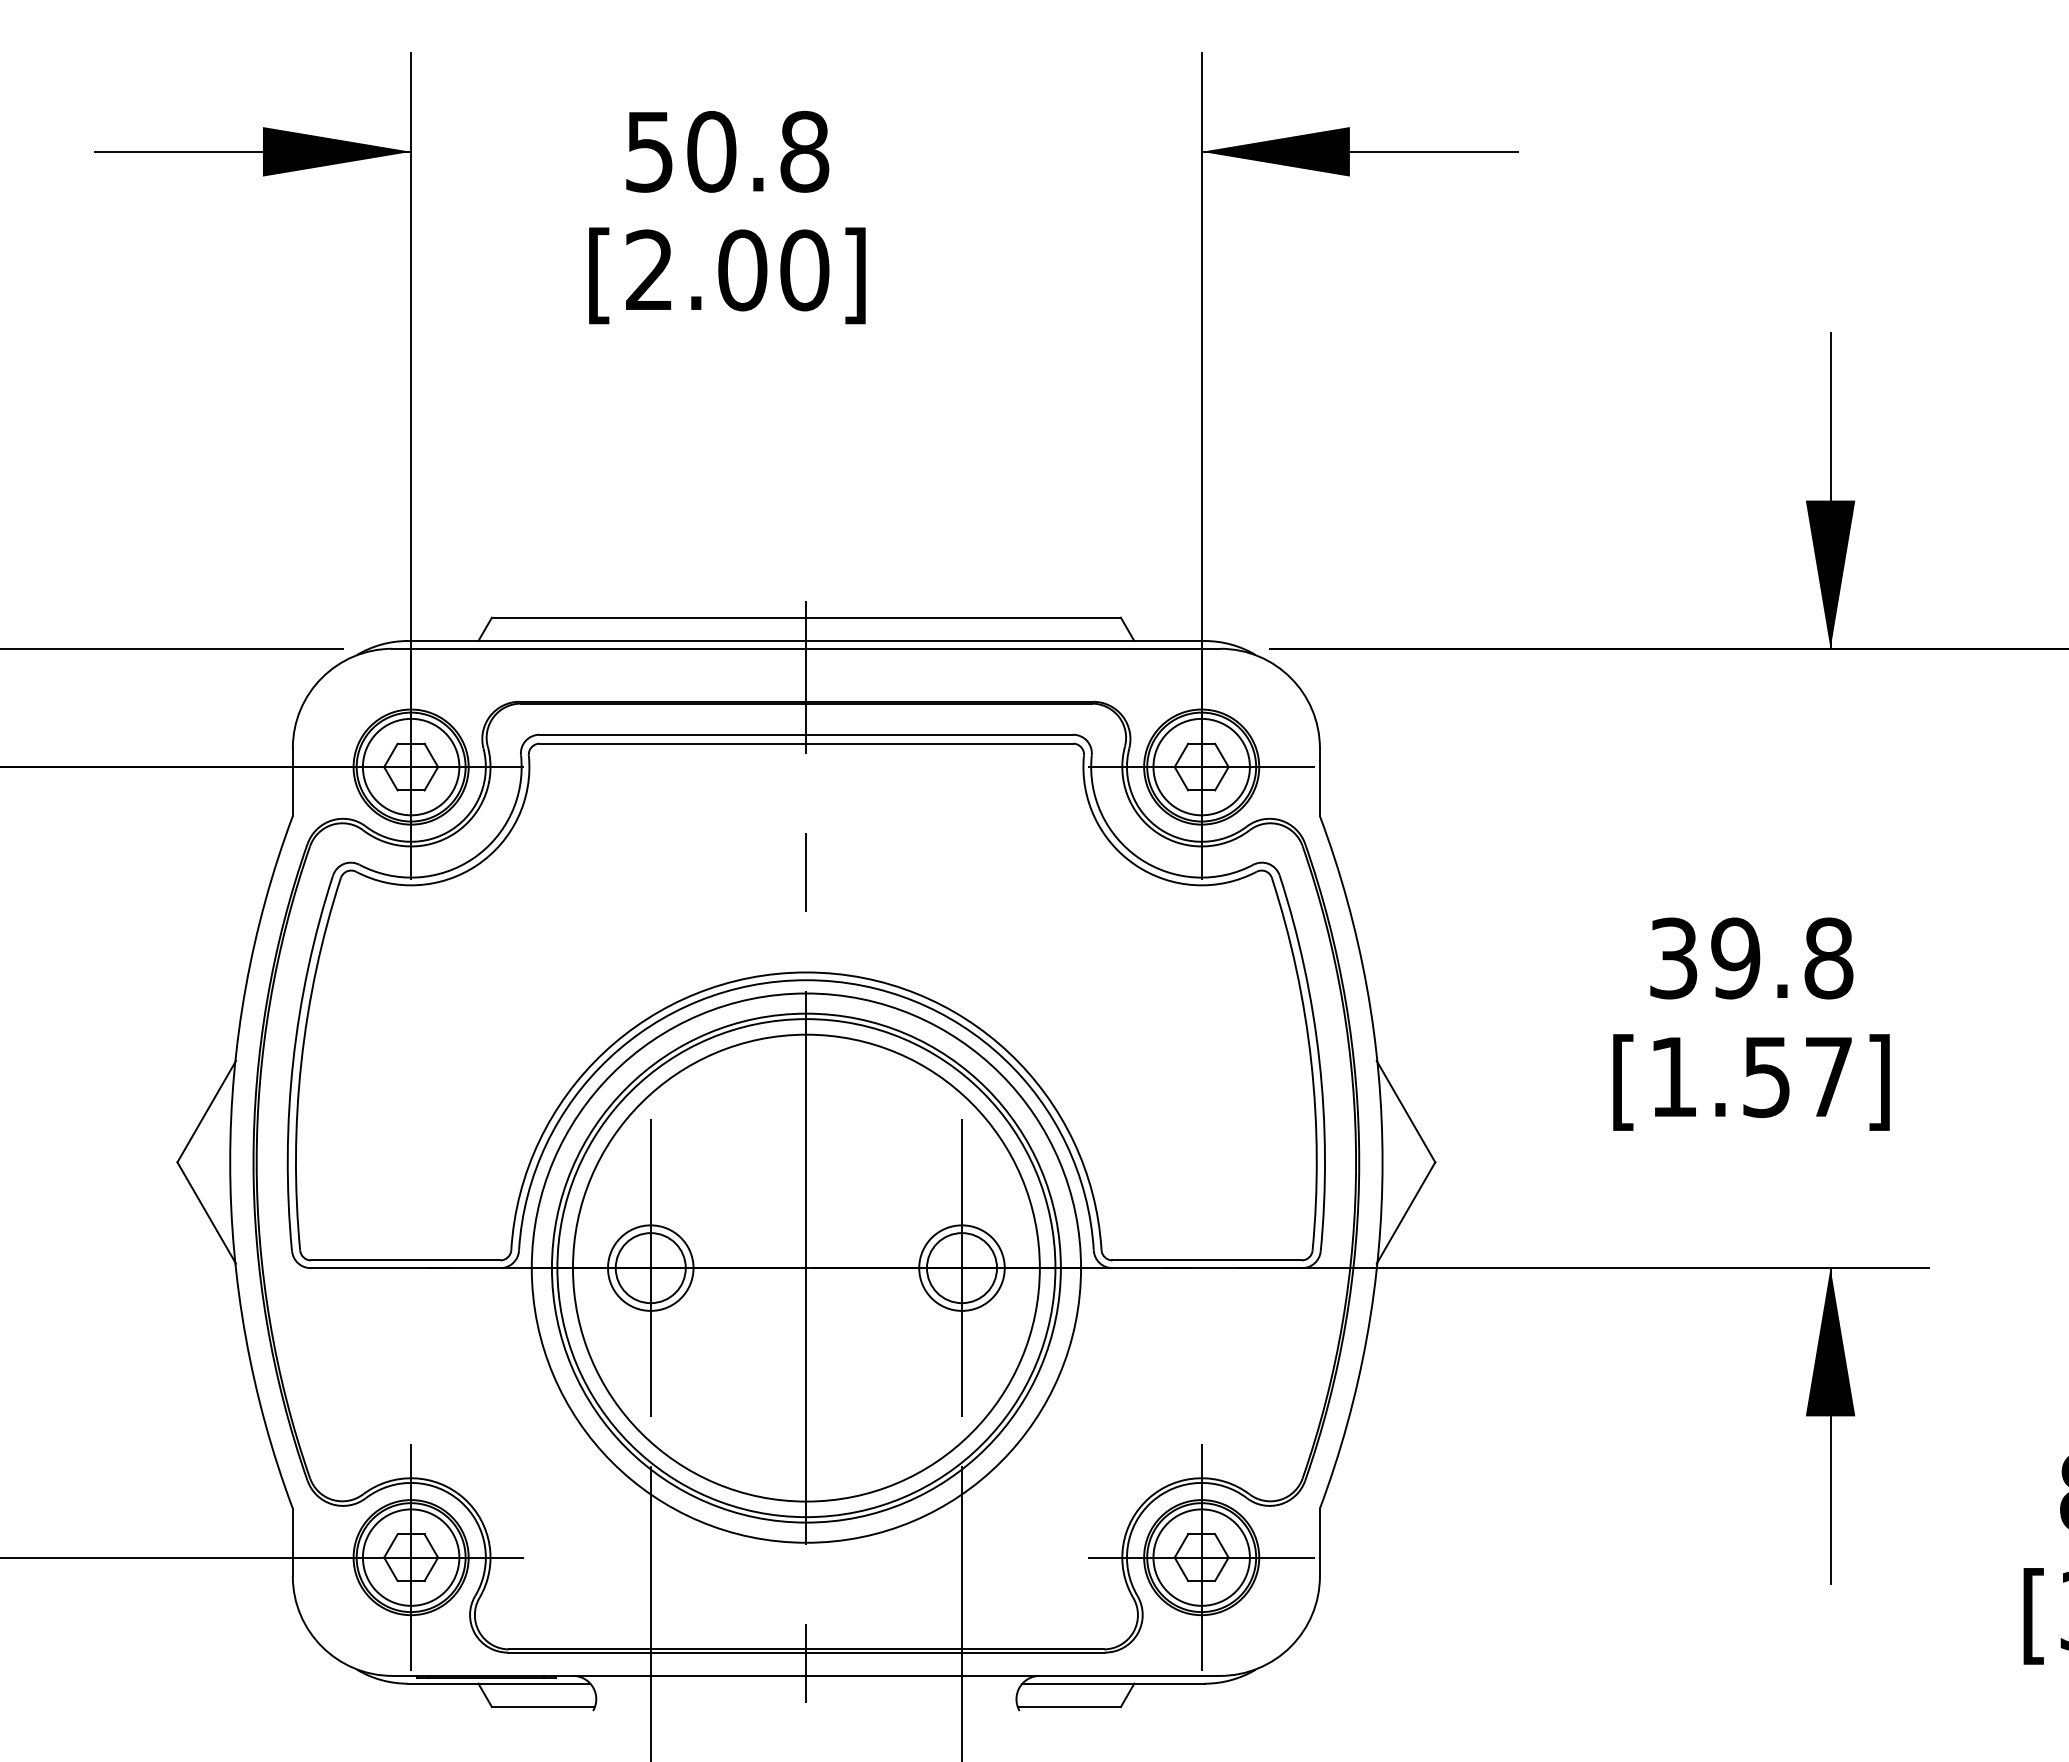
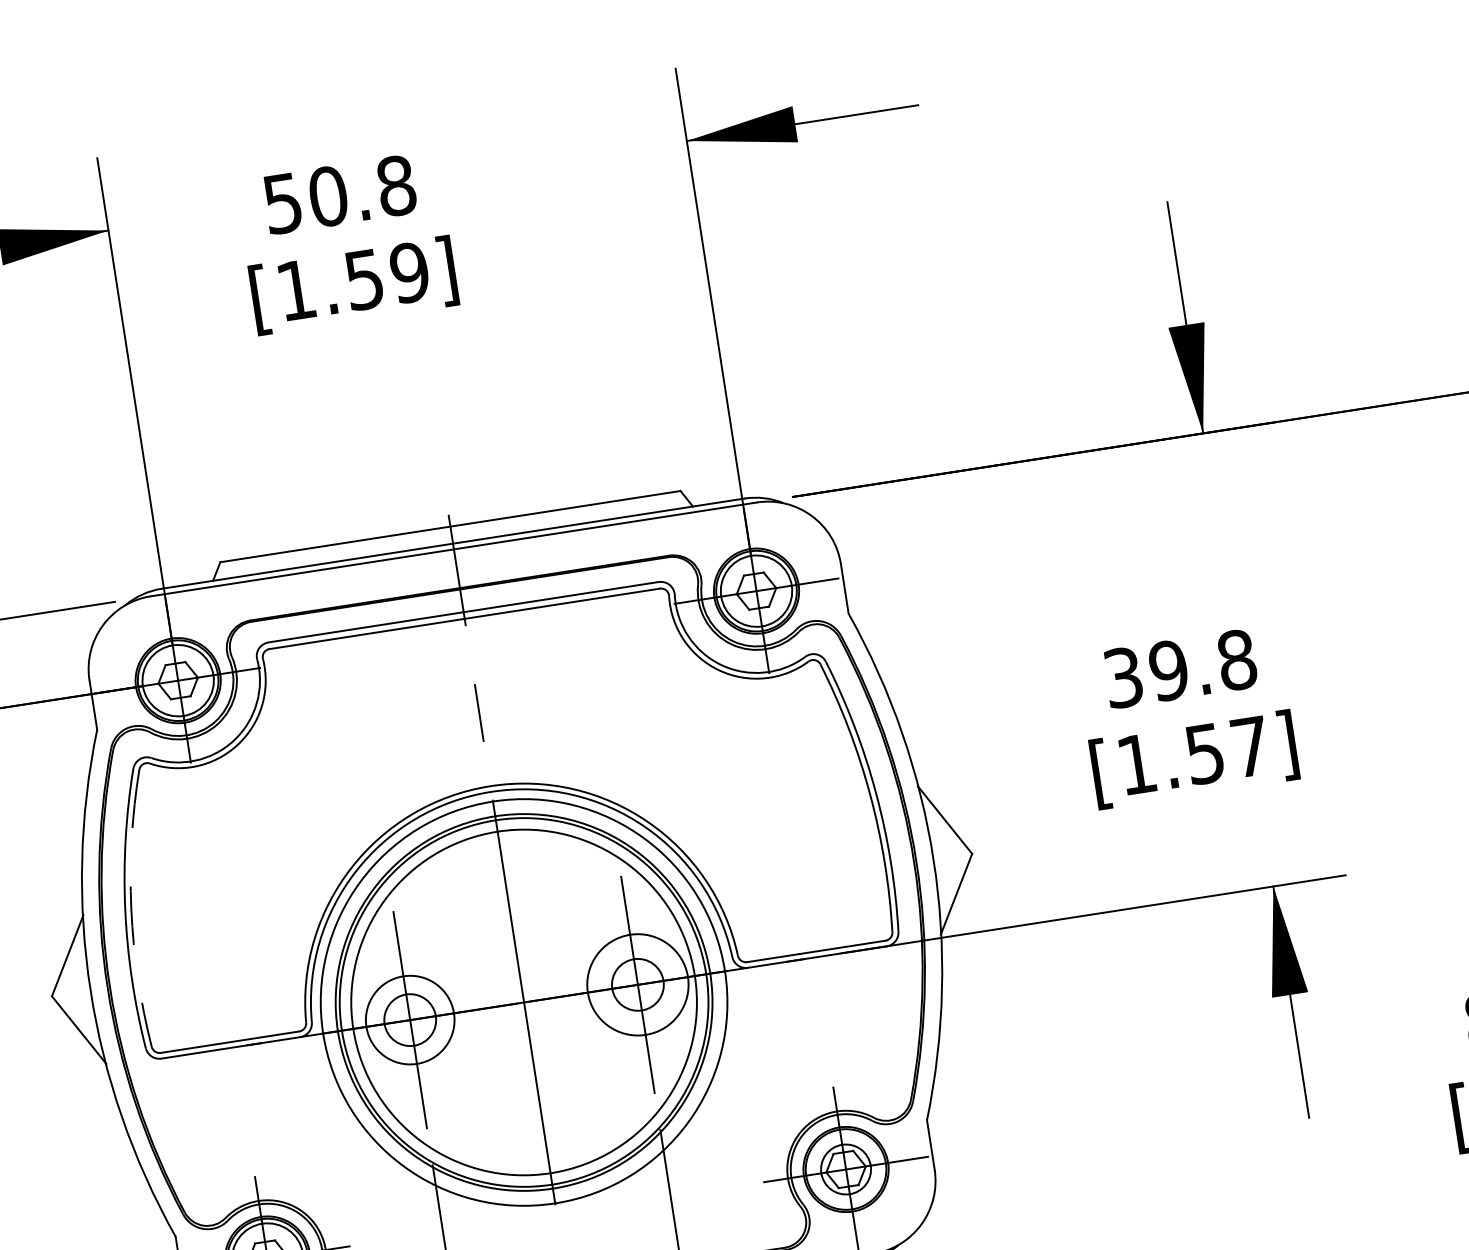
text: (727, 270) -> (353, 281), [2.00] -> [1.59]
arc: (301, 1062) -> (131, 909), solid -> dashed
circle: (650, 1267) -> (409, 1019), size x1.4
circle: (961, 1267) -> (637, 984), size x1.6
circle: (1201, 1557) -> (845, 1169), size x0.7

